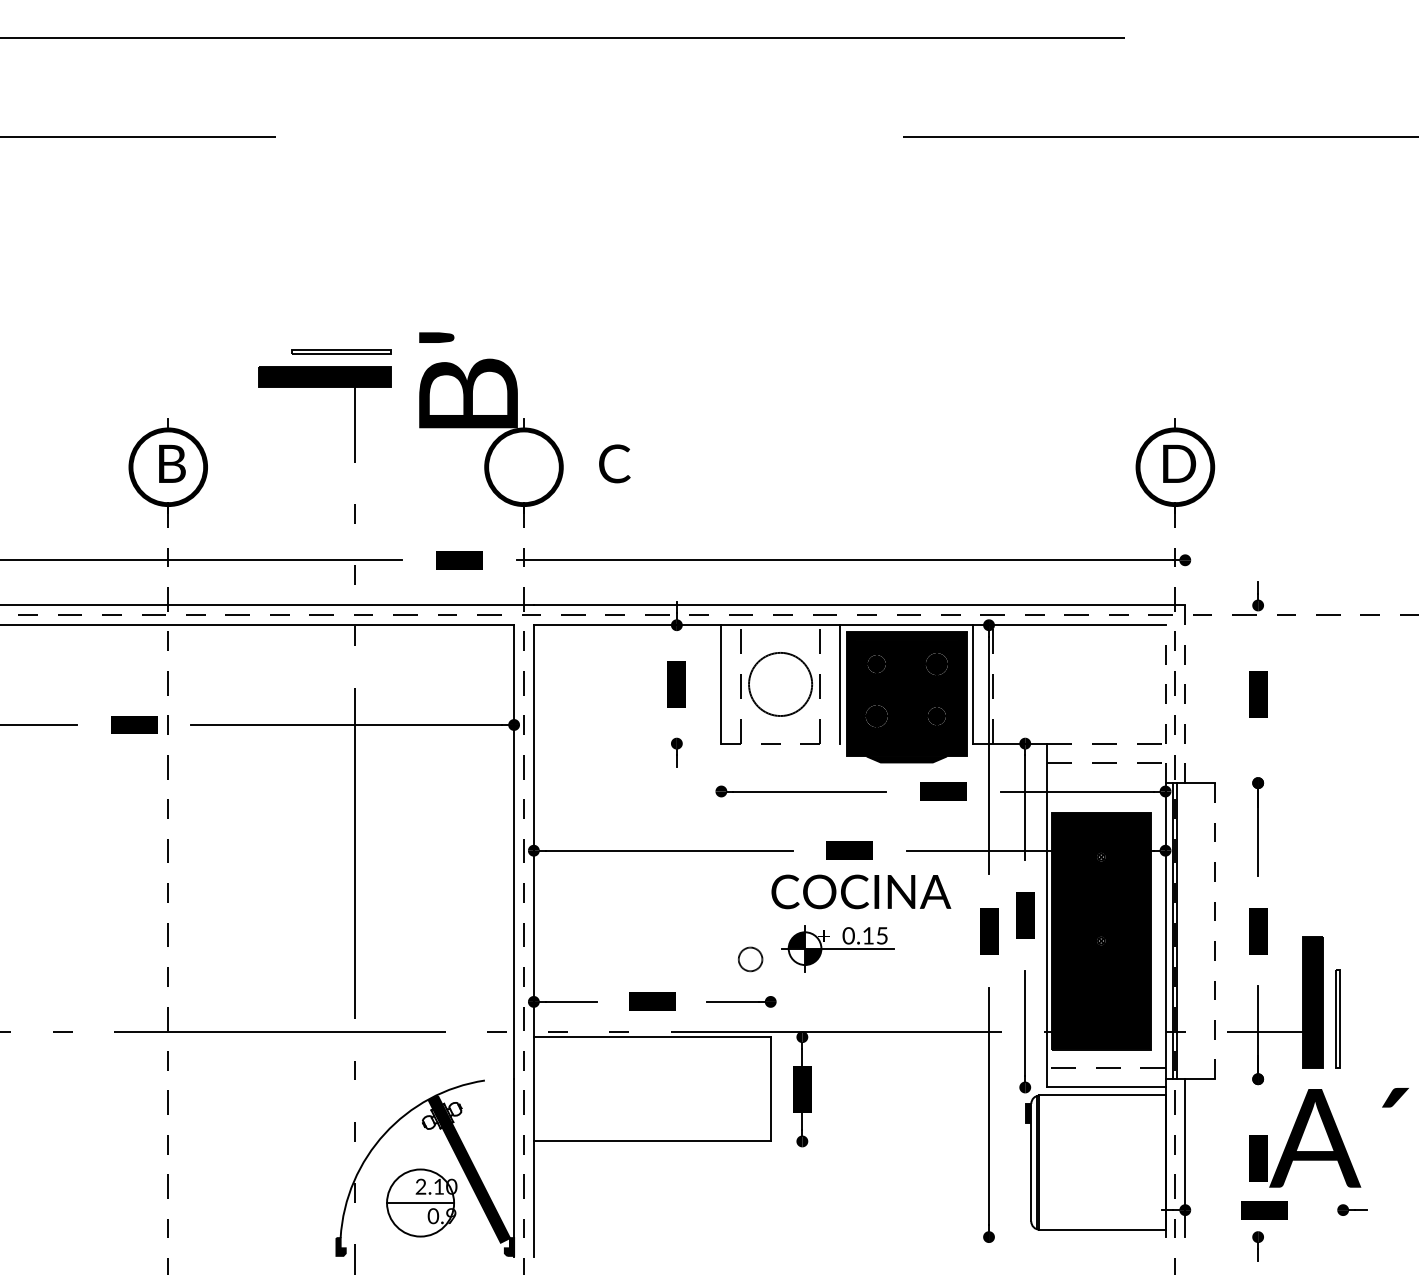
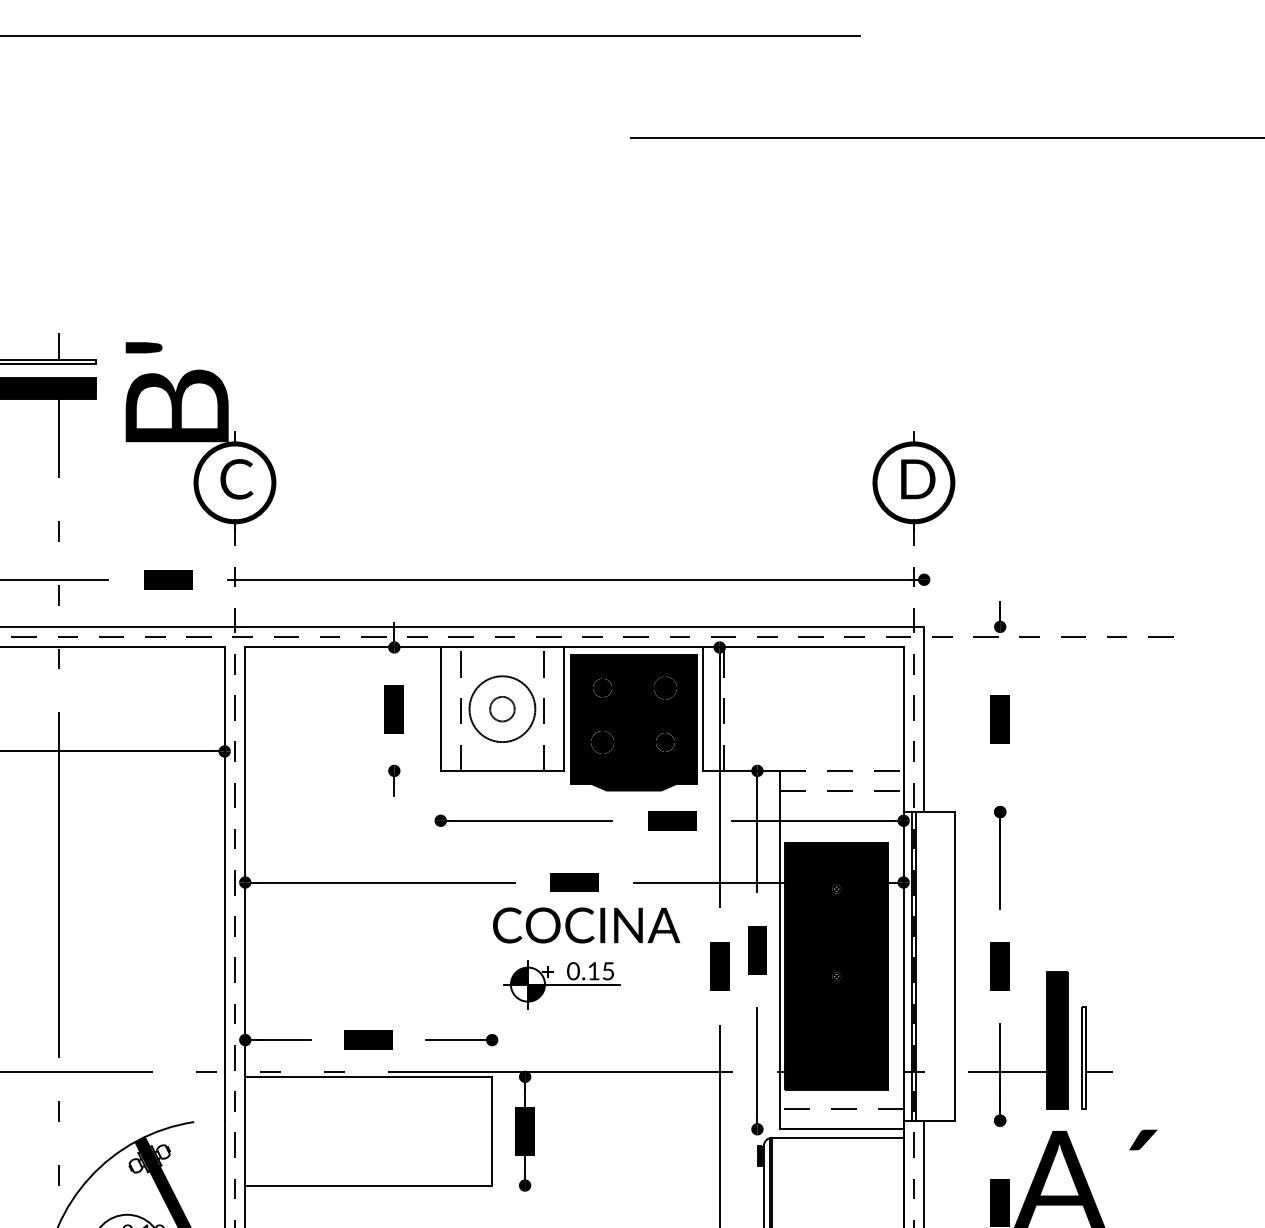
line: (354, 336) -> (58, 346), added
text: (614, 463) -> (236, 478), moved
line: (1185, 694) -> (924, 719), dashed -> solid
line: (1165, 704) -> (903, 730), dashed -> solid
line: (781, 743) -> (503, 770), dashed -> solid
line: (1214, 931) -> (954, 966), dashed -> solid
circle: (750, 959) -> (502, 709), moved
line: (1353, 1032) -> (1099, 1071), added

